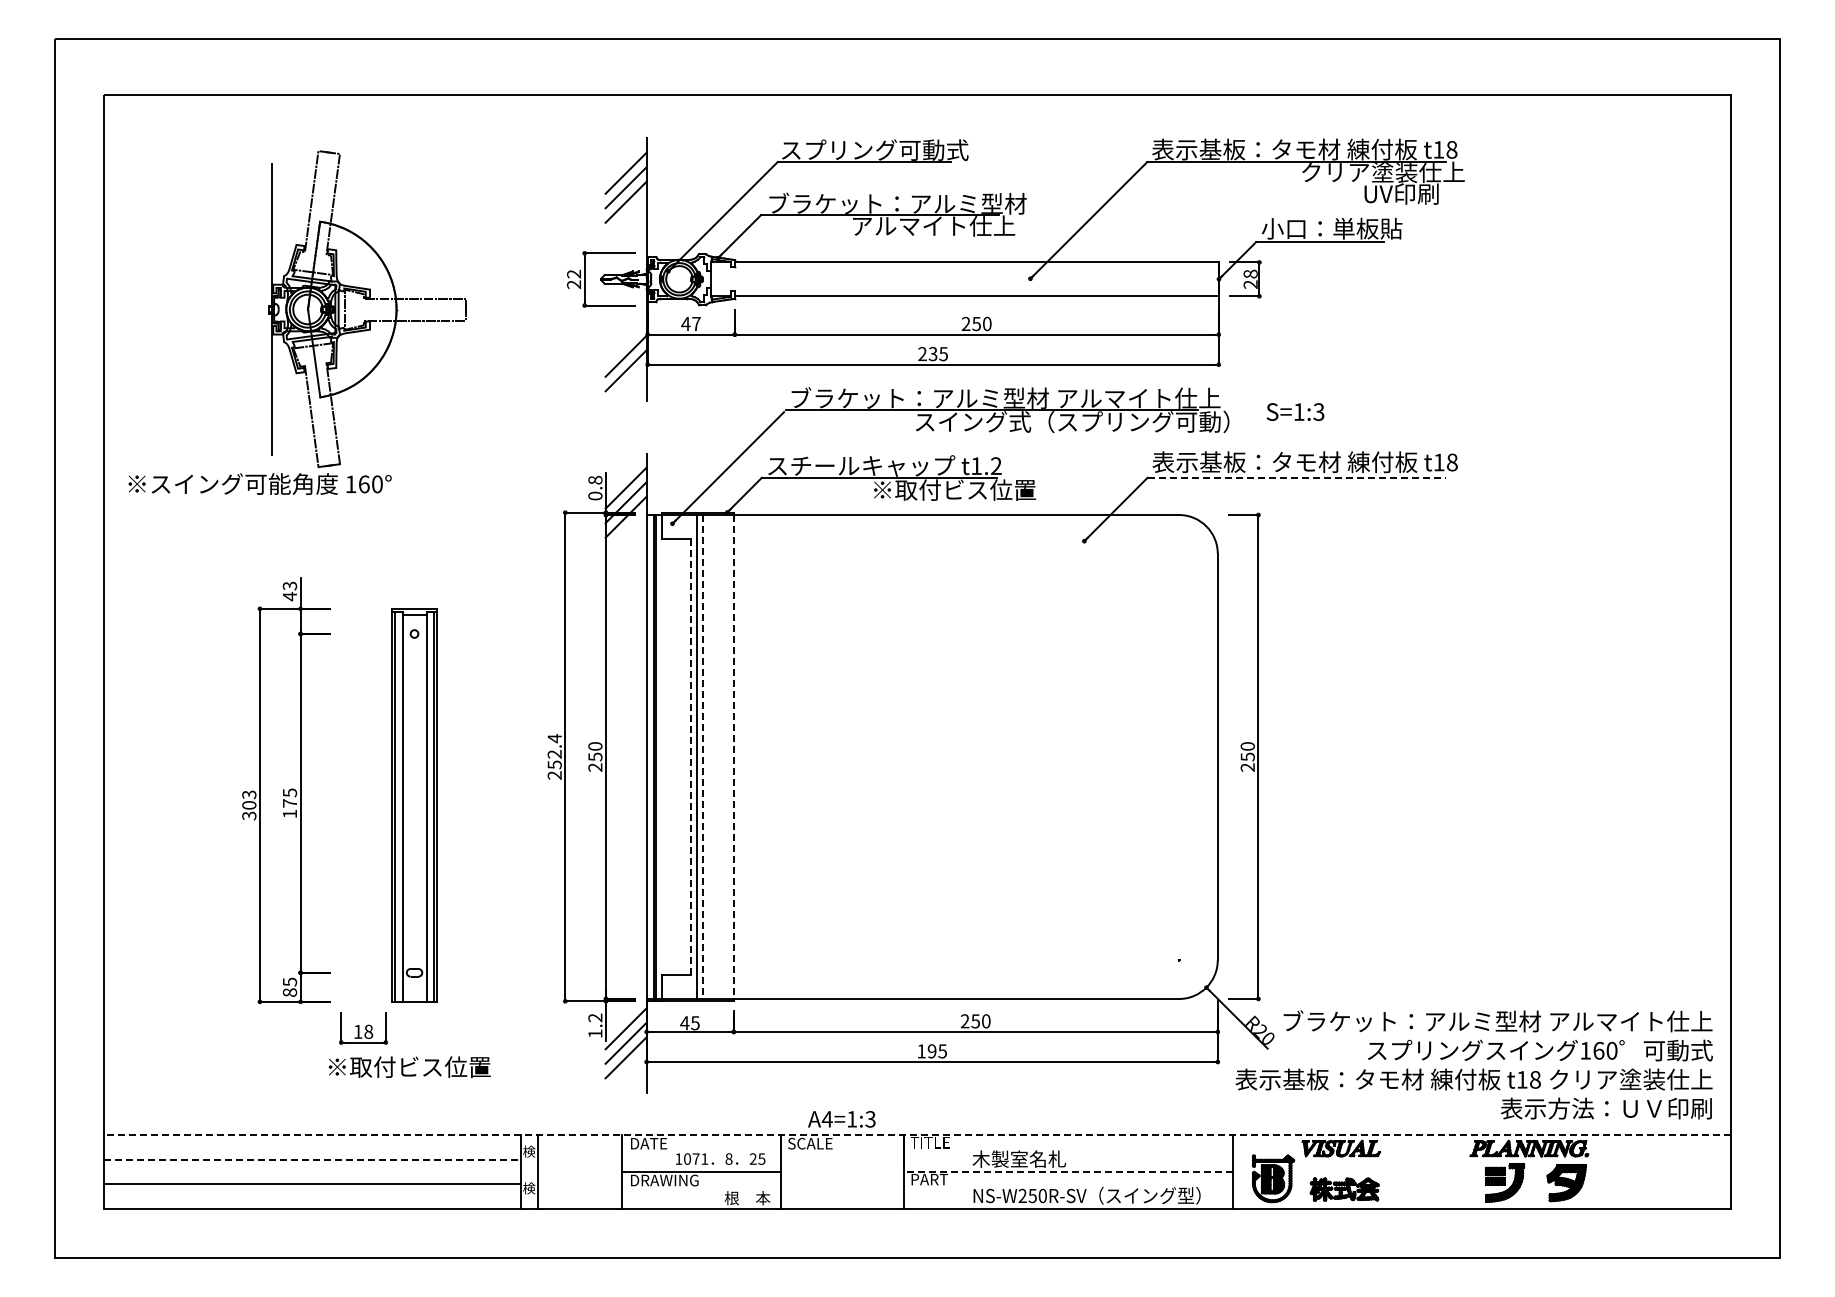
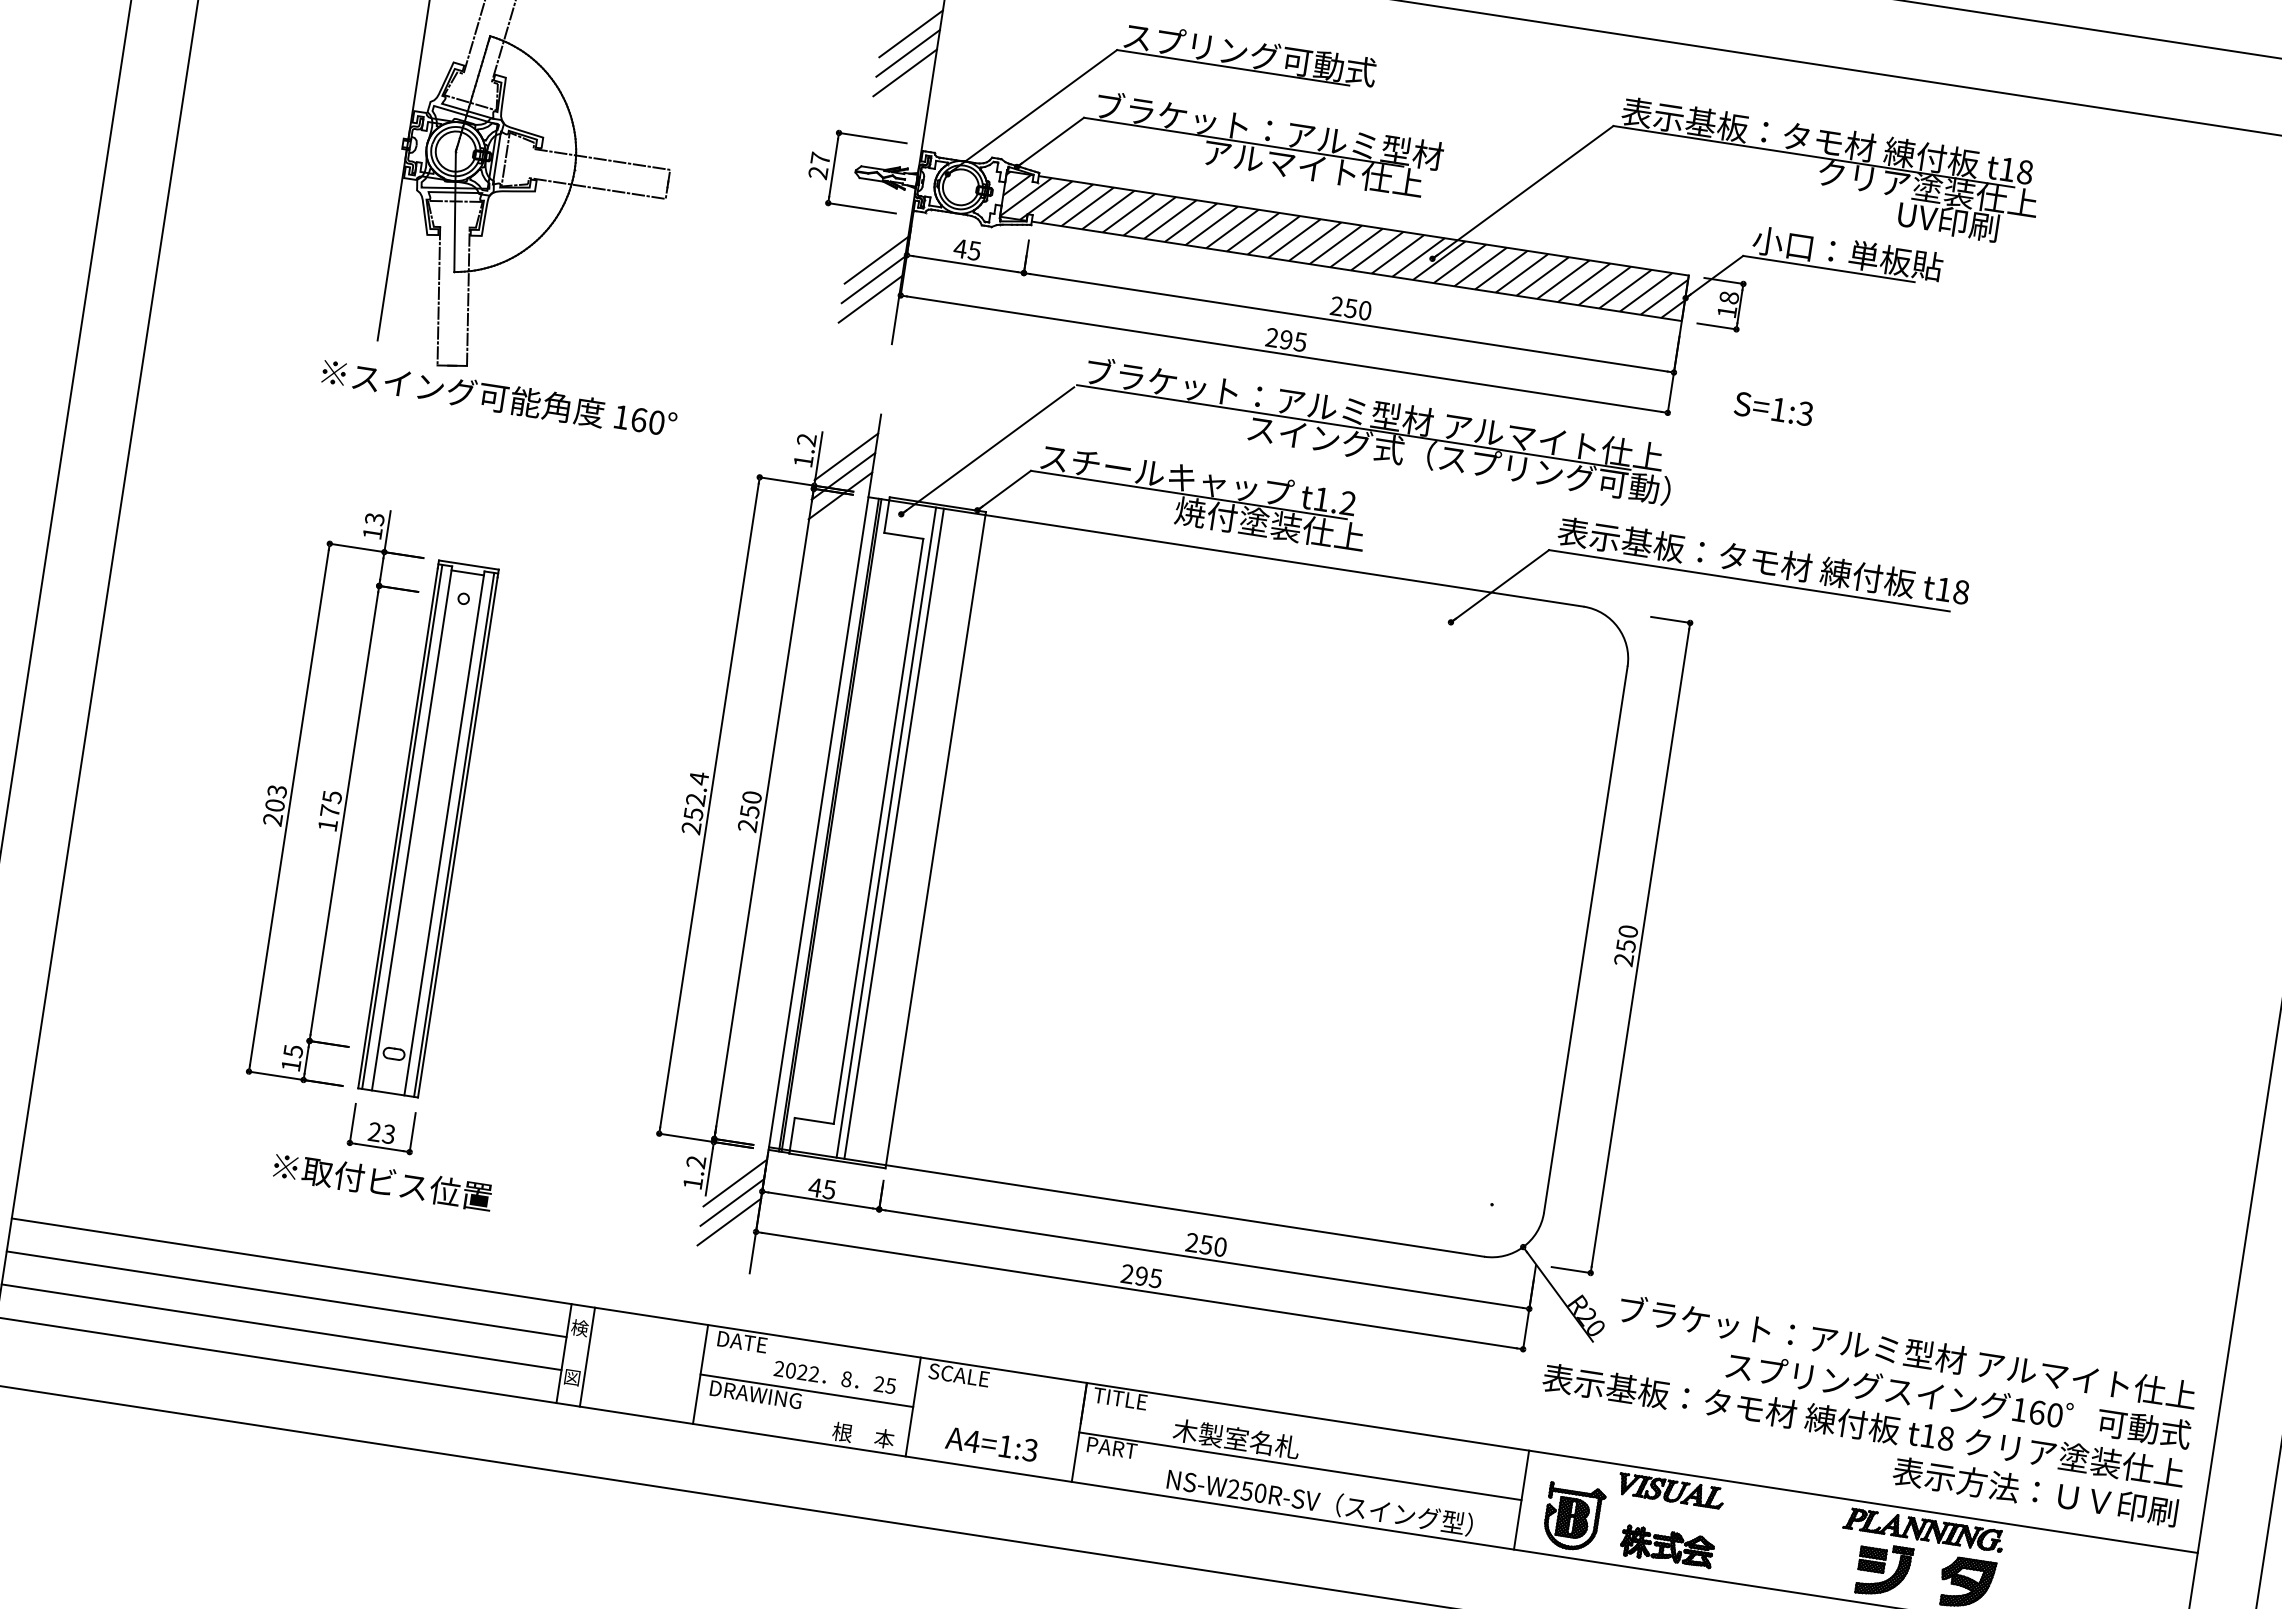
text: (573, 273) -> (819, 157), 22 -> 27
hatch: (964, 279) -> (1343, 246), added
text: (1250, 284) -> (1726, 311), 28 -> 18
text: (696, 324) -> (974, 251), 47 -> 45
line: (625, 341) -> (875, 259), added
text: (932, 354) -> (1285, 340), 235 -> 295
text: (1295, 411) -> (1773, 408), moved
line: (1297, 477) -> (1750, 580), dashed -> solid
text: (259, 483) -> (498, 397), moved
text: (595, 487) -> (805, 449), 0.8 -> 1.2
text: (953, 489) -> (1285, 526), ※取付ビス位置 -> 焼付塗装仕上
text: (289, 596) -> (371, 533), 43 -> 13
line: (691, 757) -> (878, 832), dashed -> solid
line: (702, 757) -> (893, 834), dashed -> solid
line: (733, 757) -> (935, 840), dashed -> solid
part: (414, 805) -> (428, 829), moved
text: (249, 815) -> (273, 819), 303 -> 203
text: (289, 992) -> (290, 1065), 85 -> 15
text: (363, 1031) -> (381, 1132), 18 -> 23
text: (921, 1051) -> (1127, 1274), 195 -> 295
text: (409, 1066) -> (382, 1180), moved
text: (841, 1119) -> (991, 1444), moved
line: (917, 1135) -> (1104, 1386), dashed -> solid
text: (691, 1158) -> (796, 1370), 1071 -> 2022
line: (312, 1159) -> (287, 1294), dashed -> solid
line: (1068, 1171) -> (1300, 1465), dashed -> solid
text: (529, 1188) -> (572, 1377), 検 -> 図

